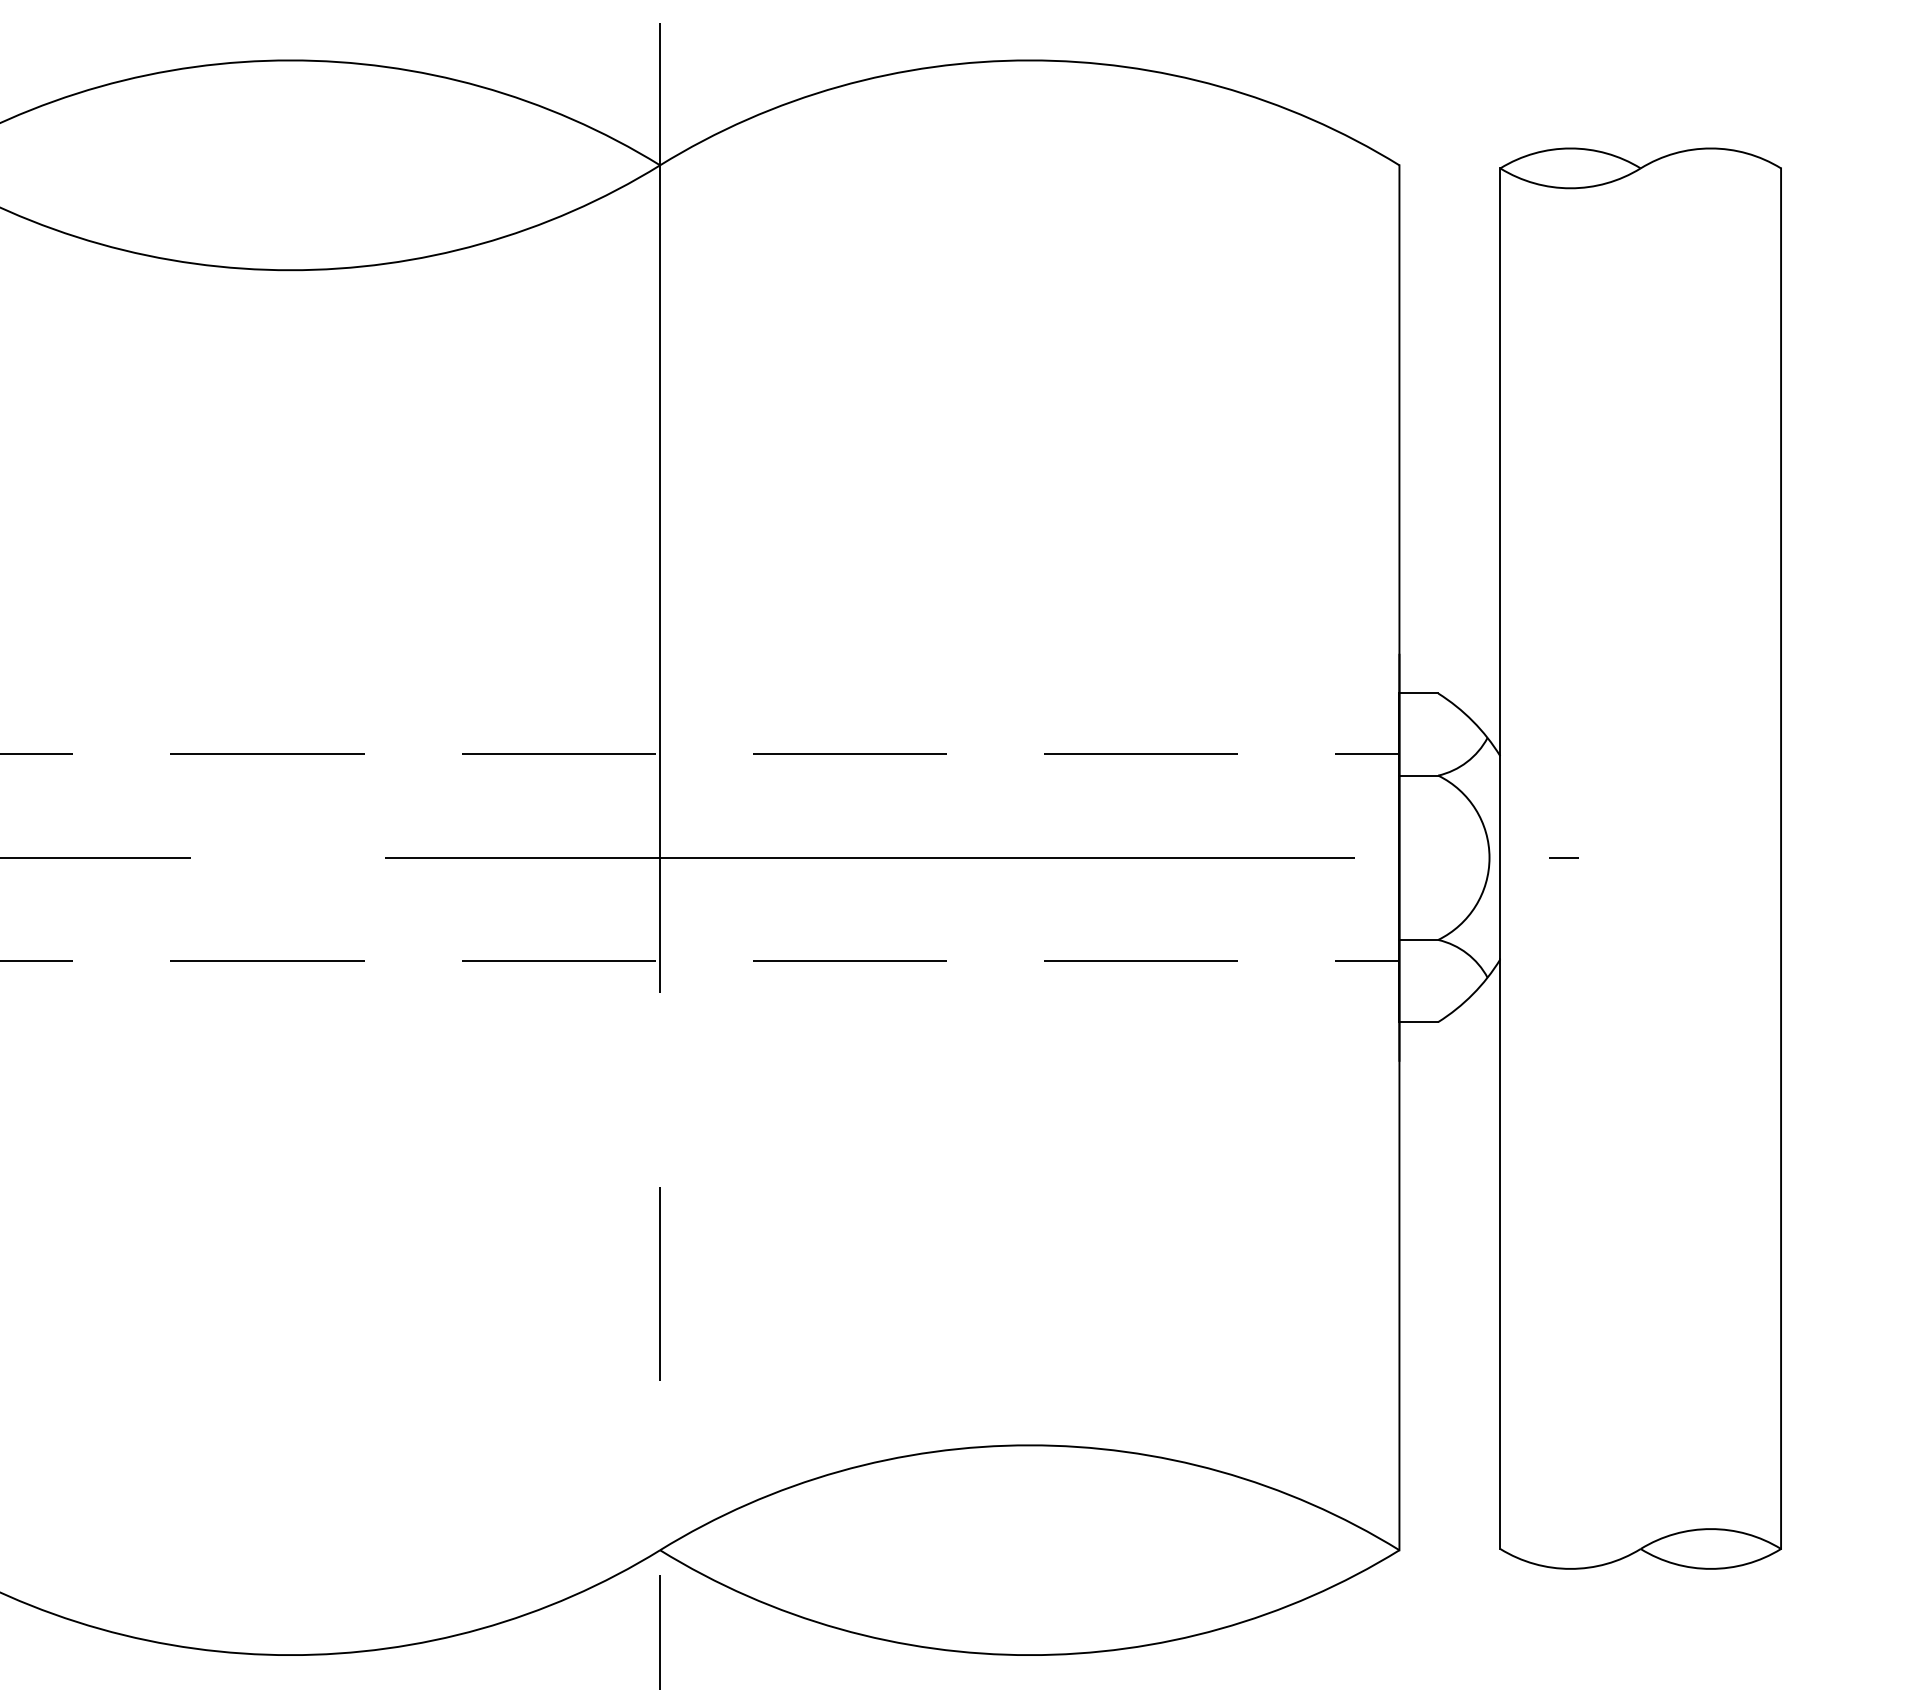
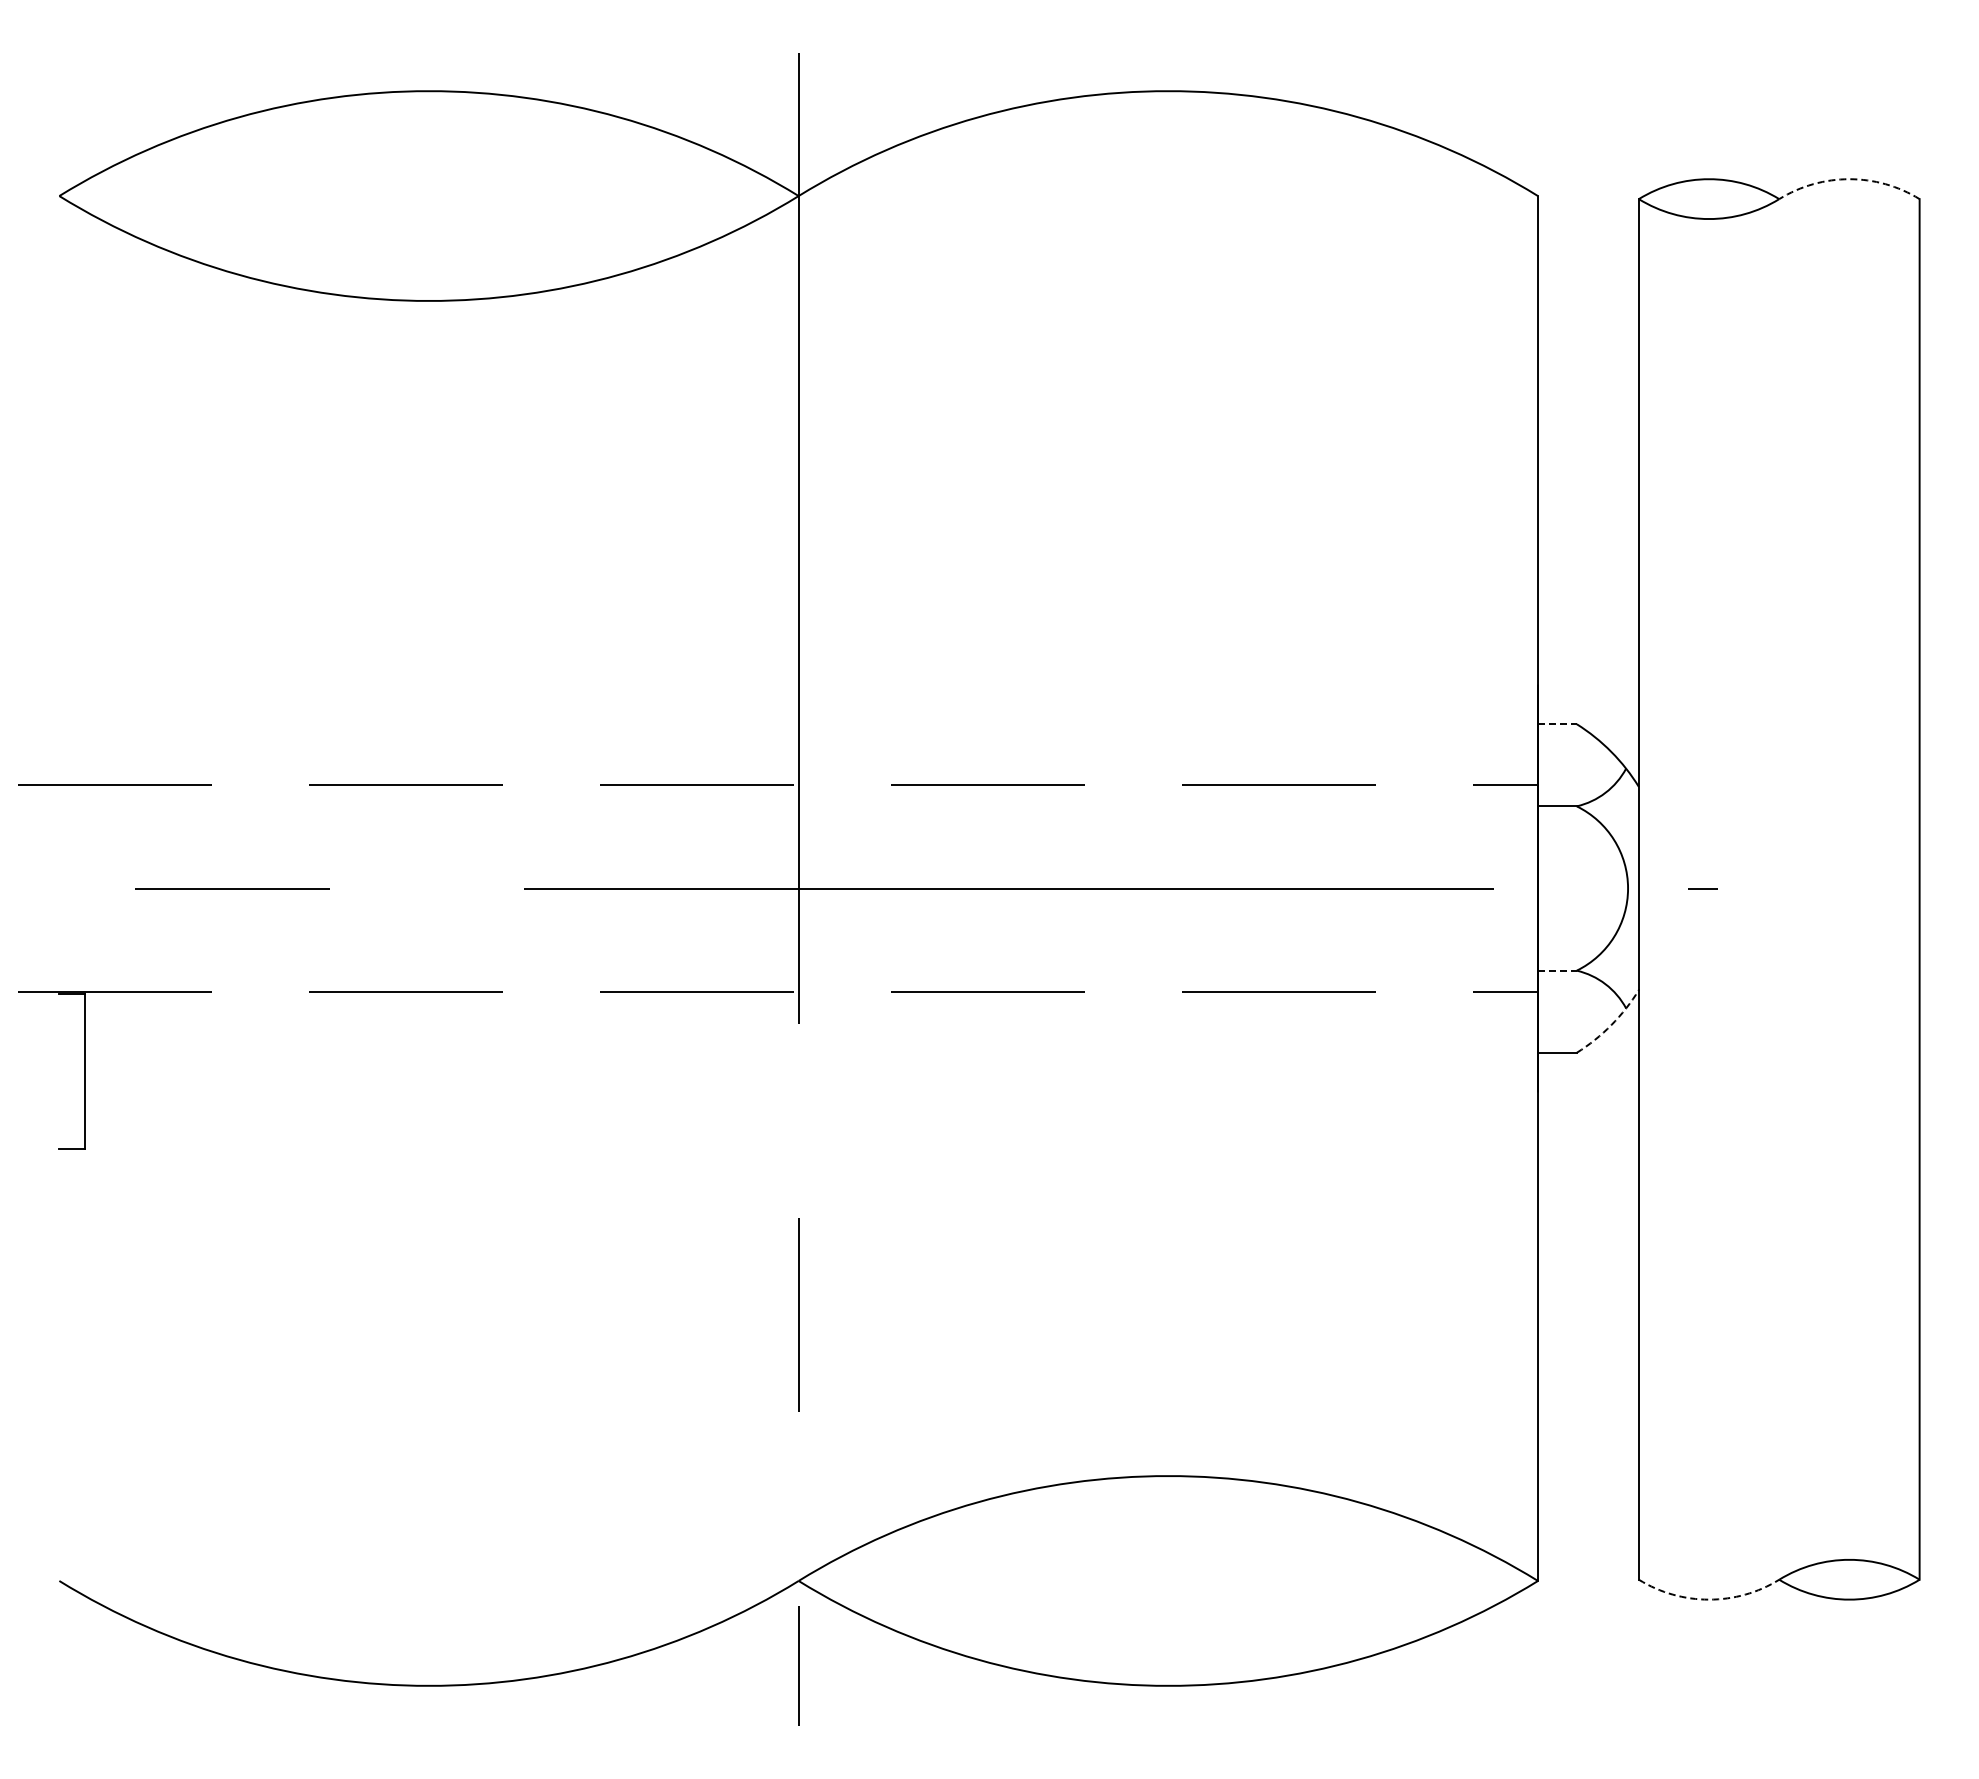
arc: (1710, 148) -> (1849, 179), solid -> dashed
line: (1418, 693) -> (1557, 724), solid -> dashed
line: (1418, 939) -> (1557, 970), solid -> dashed
arc: (1472, 994) -> (1611, 1025), solid -> dashed
arc: (1570, 1568) -> (1709, 1599), solid -> dashed

